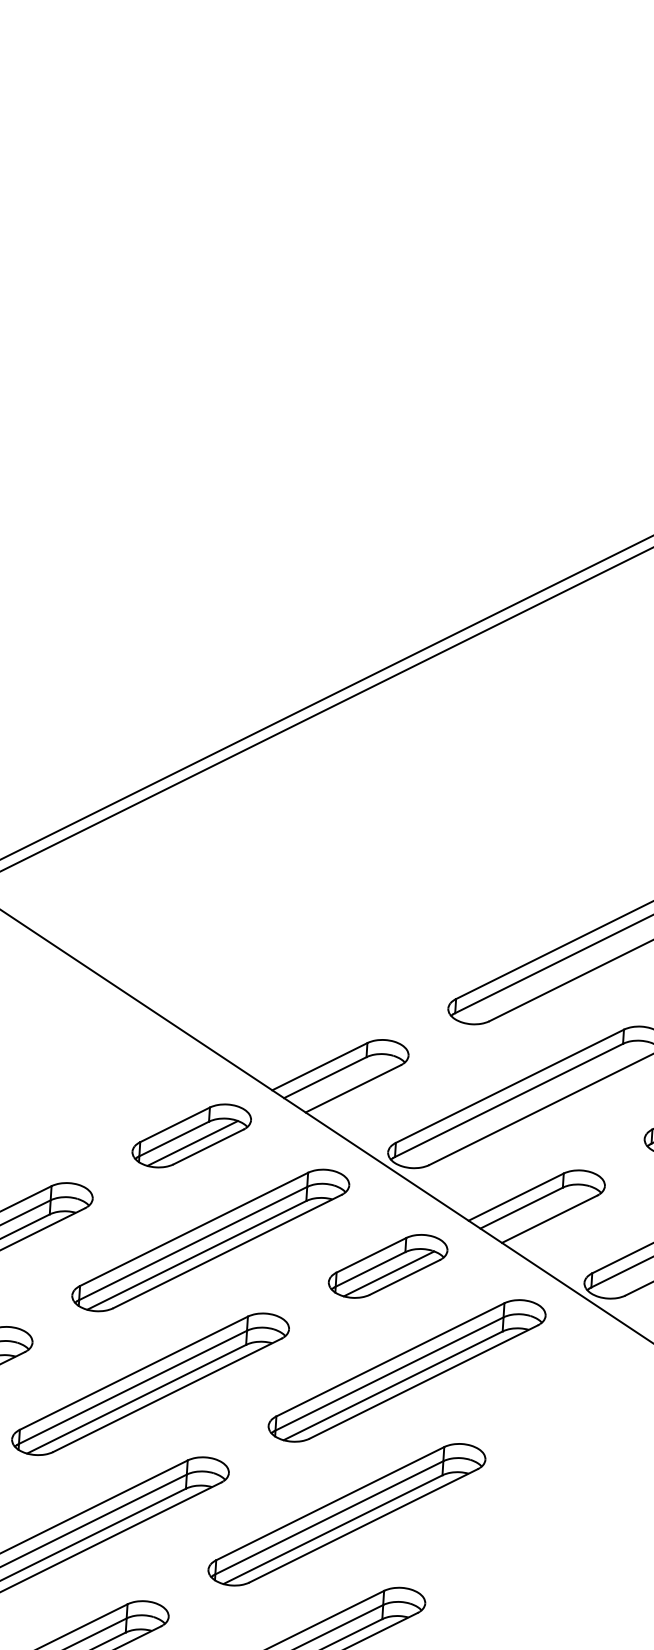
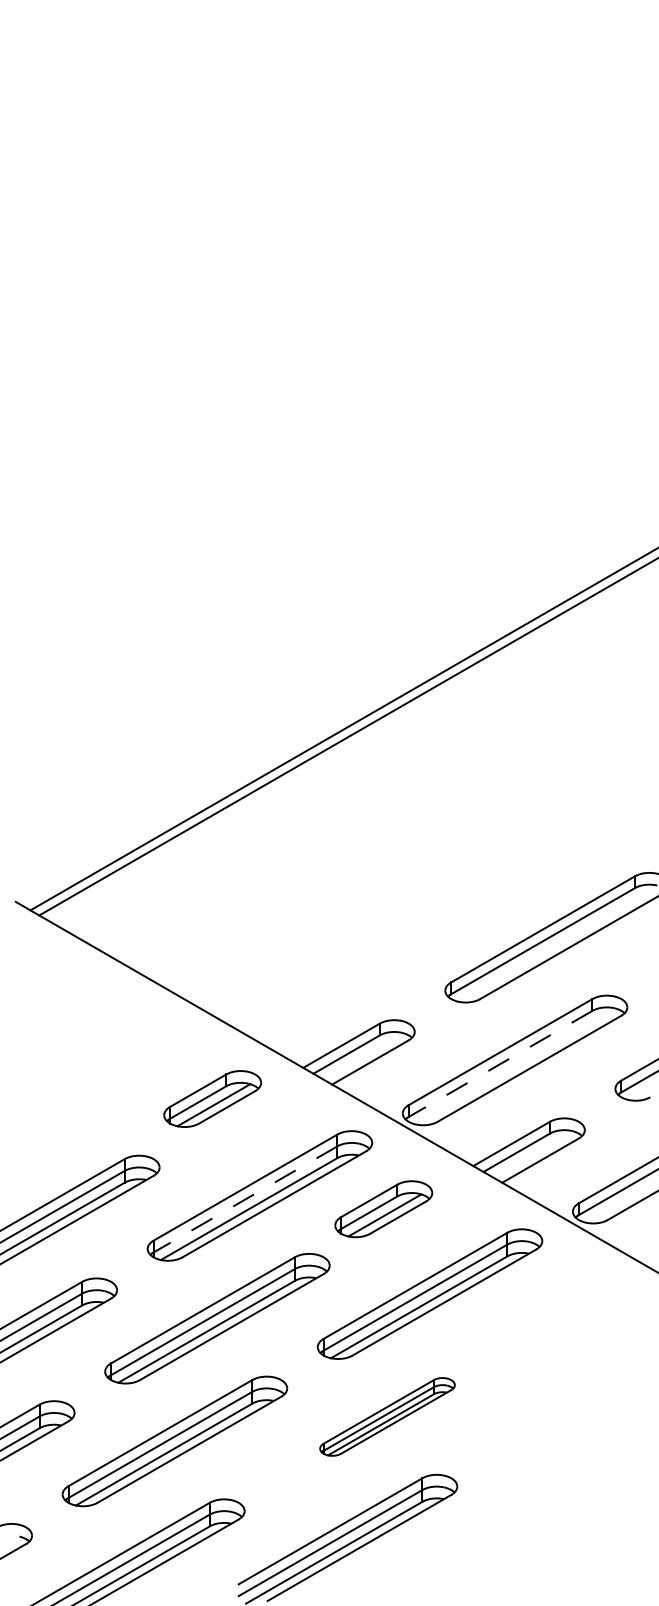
line: (508, 1101) -> (500, 1064), solid -> dashed
part: (191, 1135) -> (212, 1098), moved
line: (193, 1243) -> (245, 1199), solid -> dashed
part: (387, 1266) -> (383, 1209), moved
part: (346, 1514) -> (387, 1416), size x0.6

